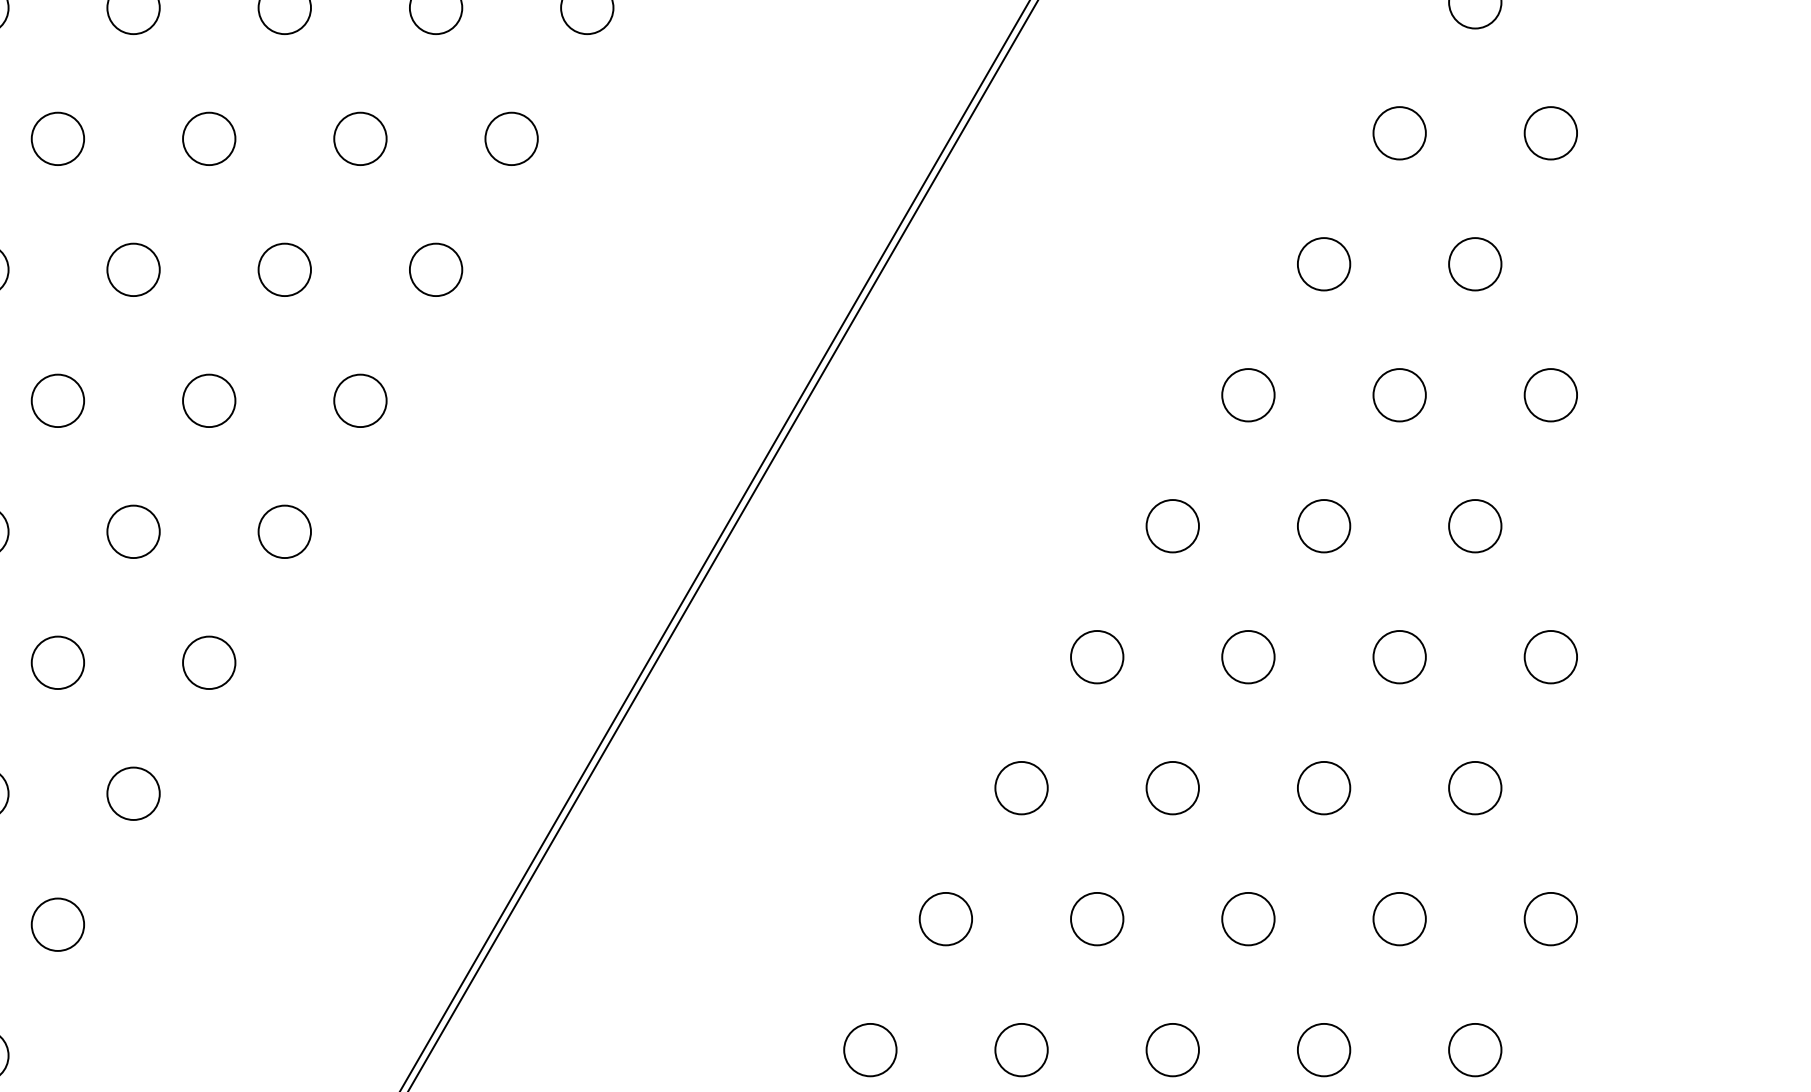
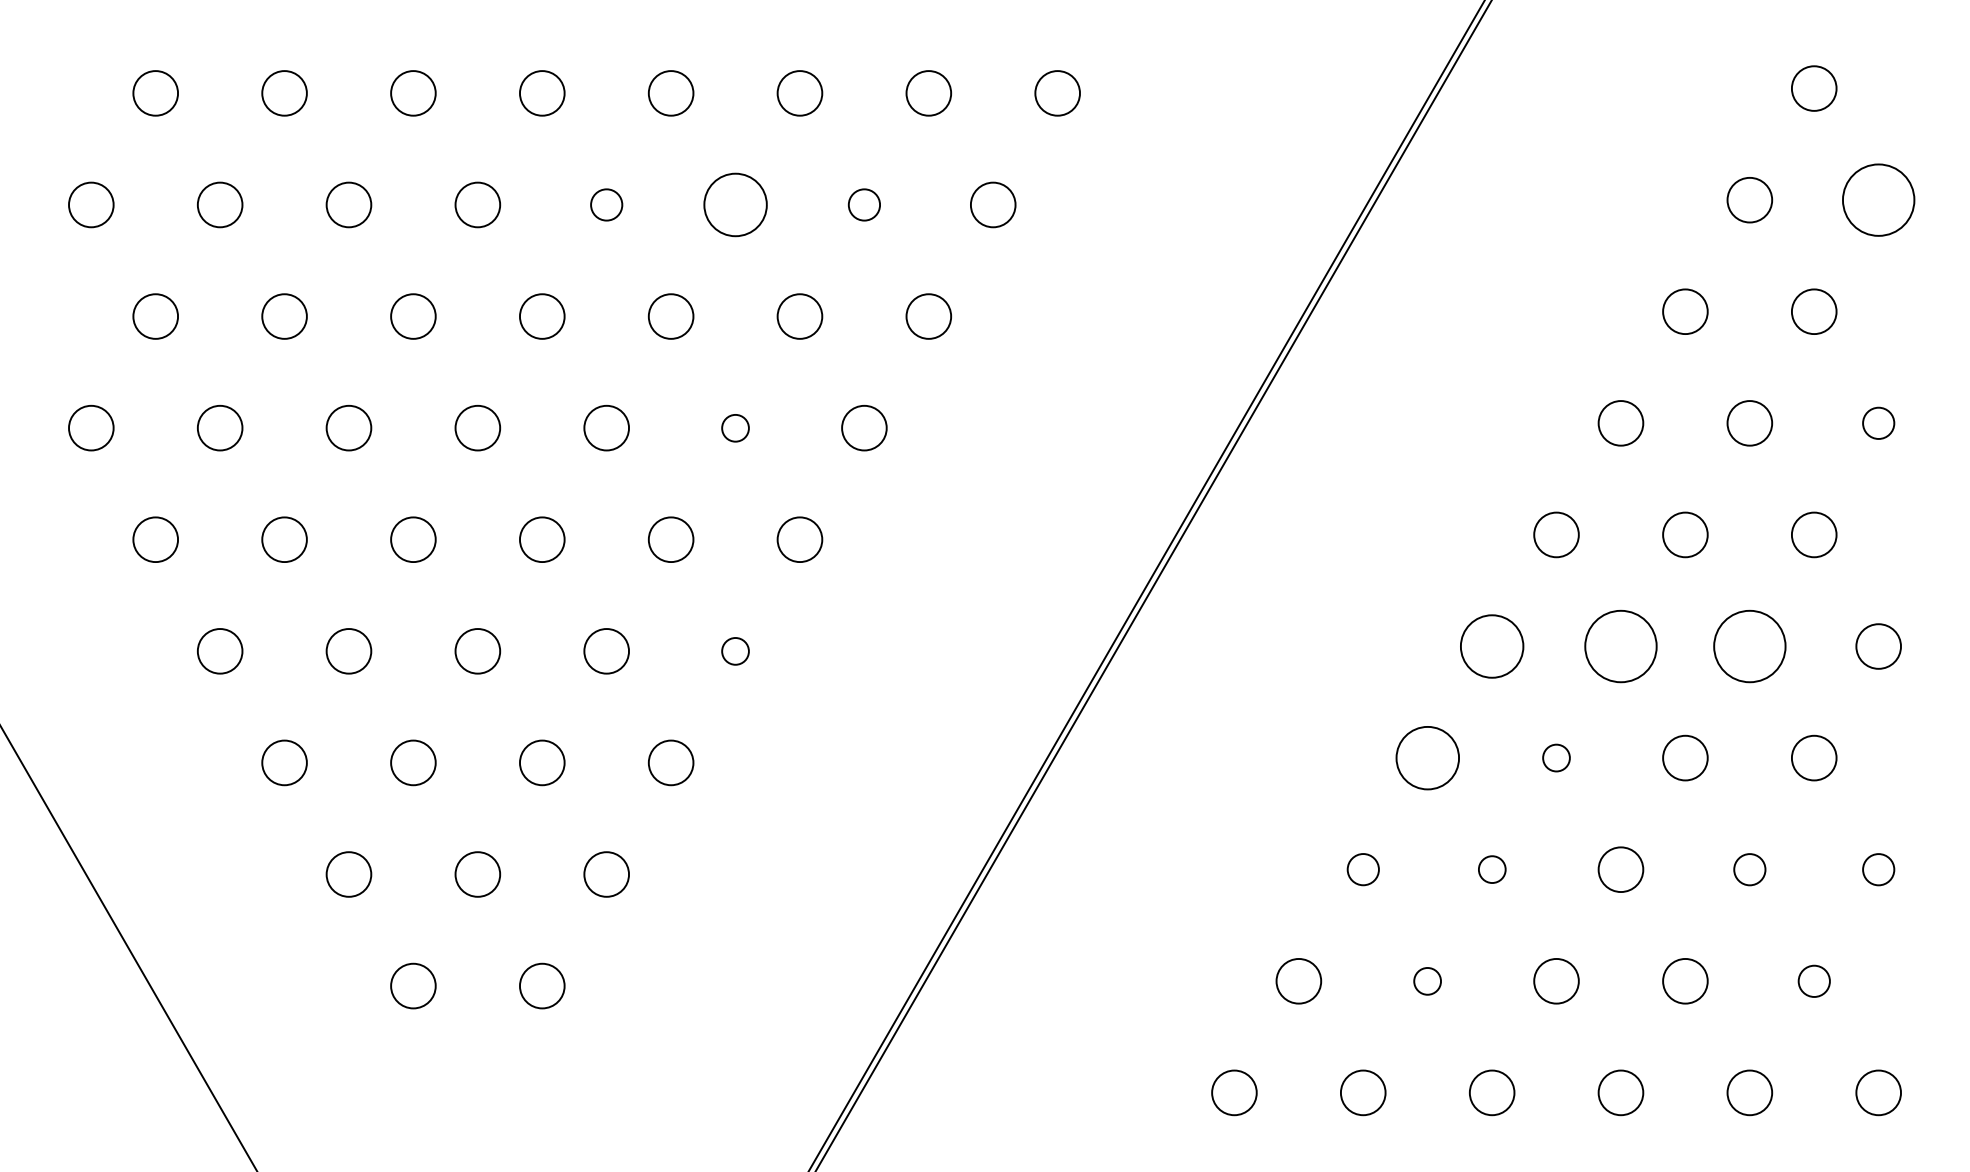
circle: (1550, 132) -> (1878, 199), size x1.6
circle: (57, 138) -> (606, 204), size x0.7
circle: (209, 138) -> (735, 204), size x1.4
circle: (360, 138) -> (864, 204), size x0.7
circle: (1550, 395) -> (1878, 423), size x0.7
circle: (209, 401) -> (735, 428), size x0.6
circle: (1096, 657) -> (1491, 646), size x1.4
circle: (1247, 657) -> (1620, 646), size x1.6
circle: (1399, 657) -> (1749, 646), size x1.6
circle: (209, 663) -> (735, 651), size x0.6
circle: (1021, 787) -> (1427, 757), size x1.4
circle: (1172, 787) -> (1556, 757), size x0.6
circle: (946, 918) -> (1363, 869), size x0.7
circle: (1097, 918) -> (1492, 869), size x0.6
circle: (1399, 918) -> (1749, 869), size x0.7
circle: (1550, 918) -> (1878, 869), size x0.7
circle: (1021, 1050) -> (1427, 981), size x0.6
circle: (1475, 1050) -> (1814, 981), size x0.7

